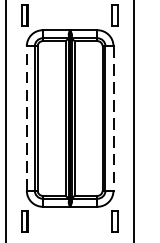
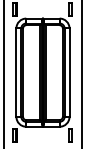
line: (26, 118) -> (16, 72), dashed -> solid
line: (113, 119) -> (69, 73), dashed -> solid

